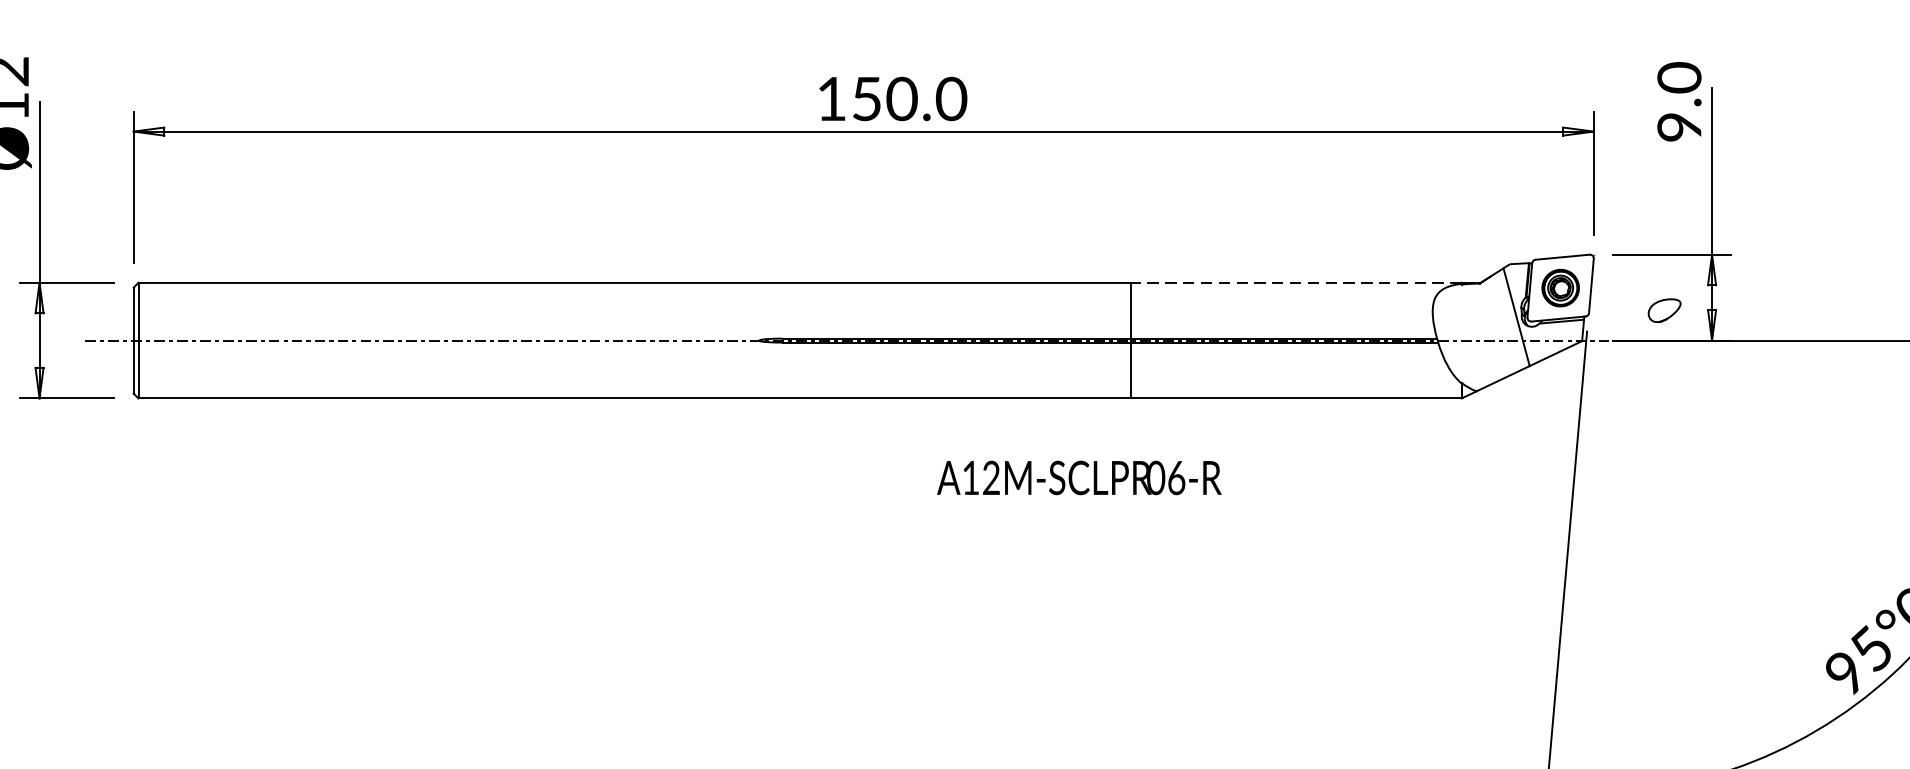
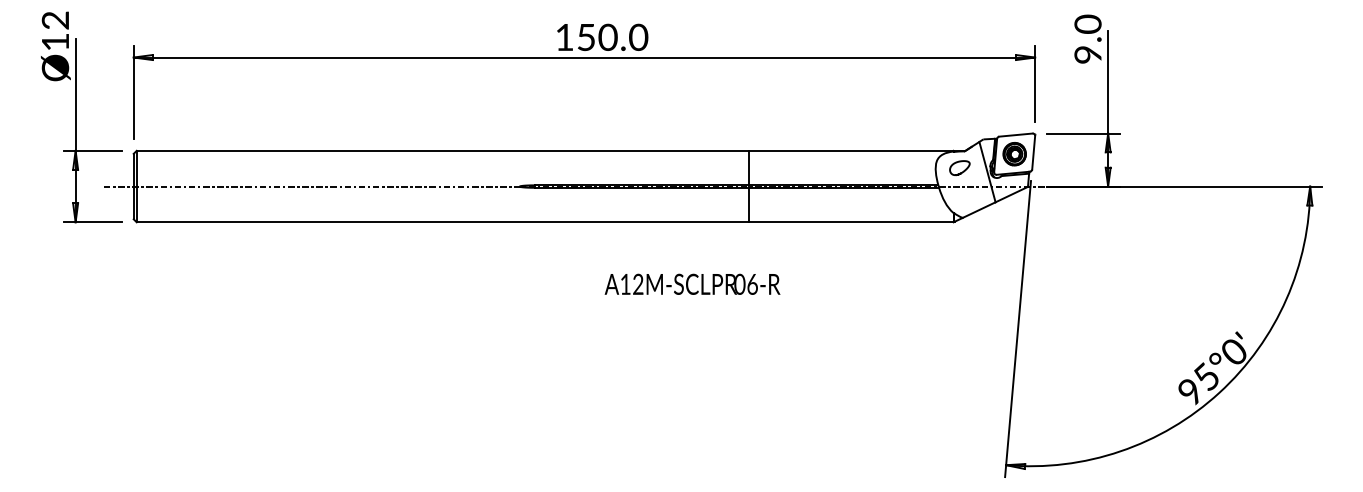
line: (1296, 282) -> (851, 150), dashed -> solid
curve: (1665, 317) -> (960, 172), moved
text: (1079, 476) -> (692, 283), moved

